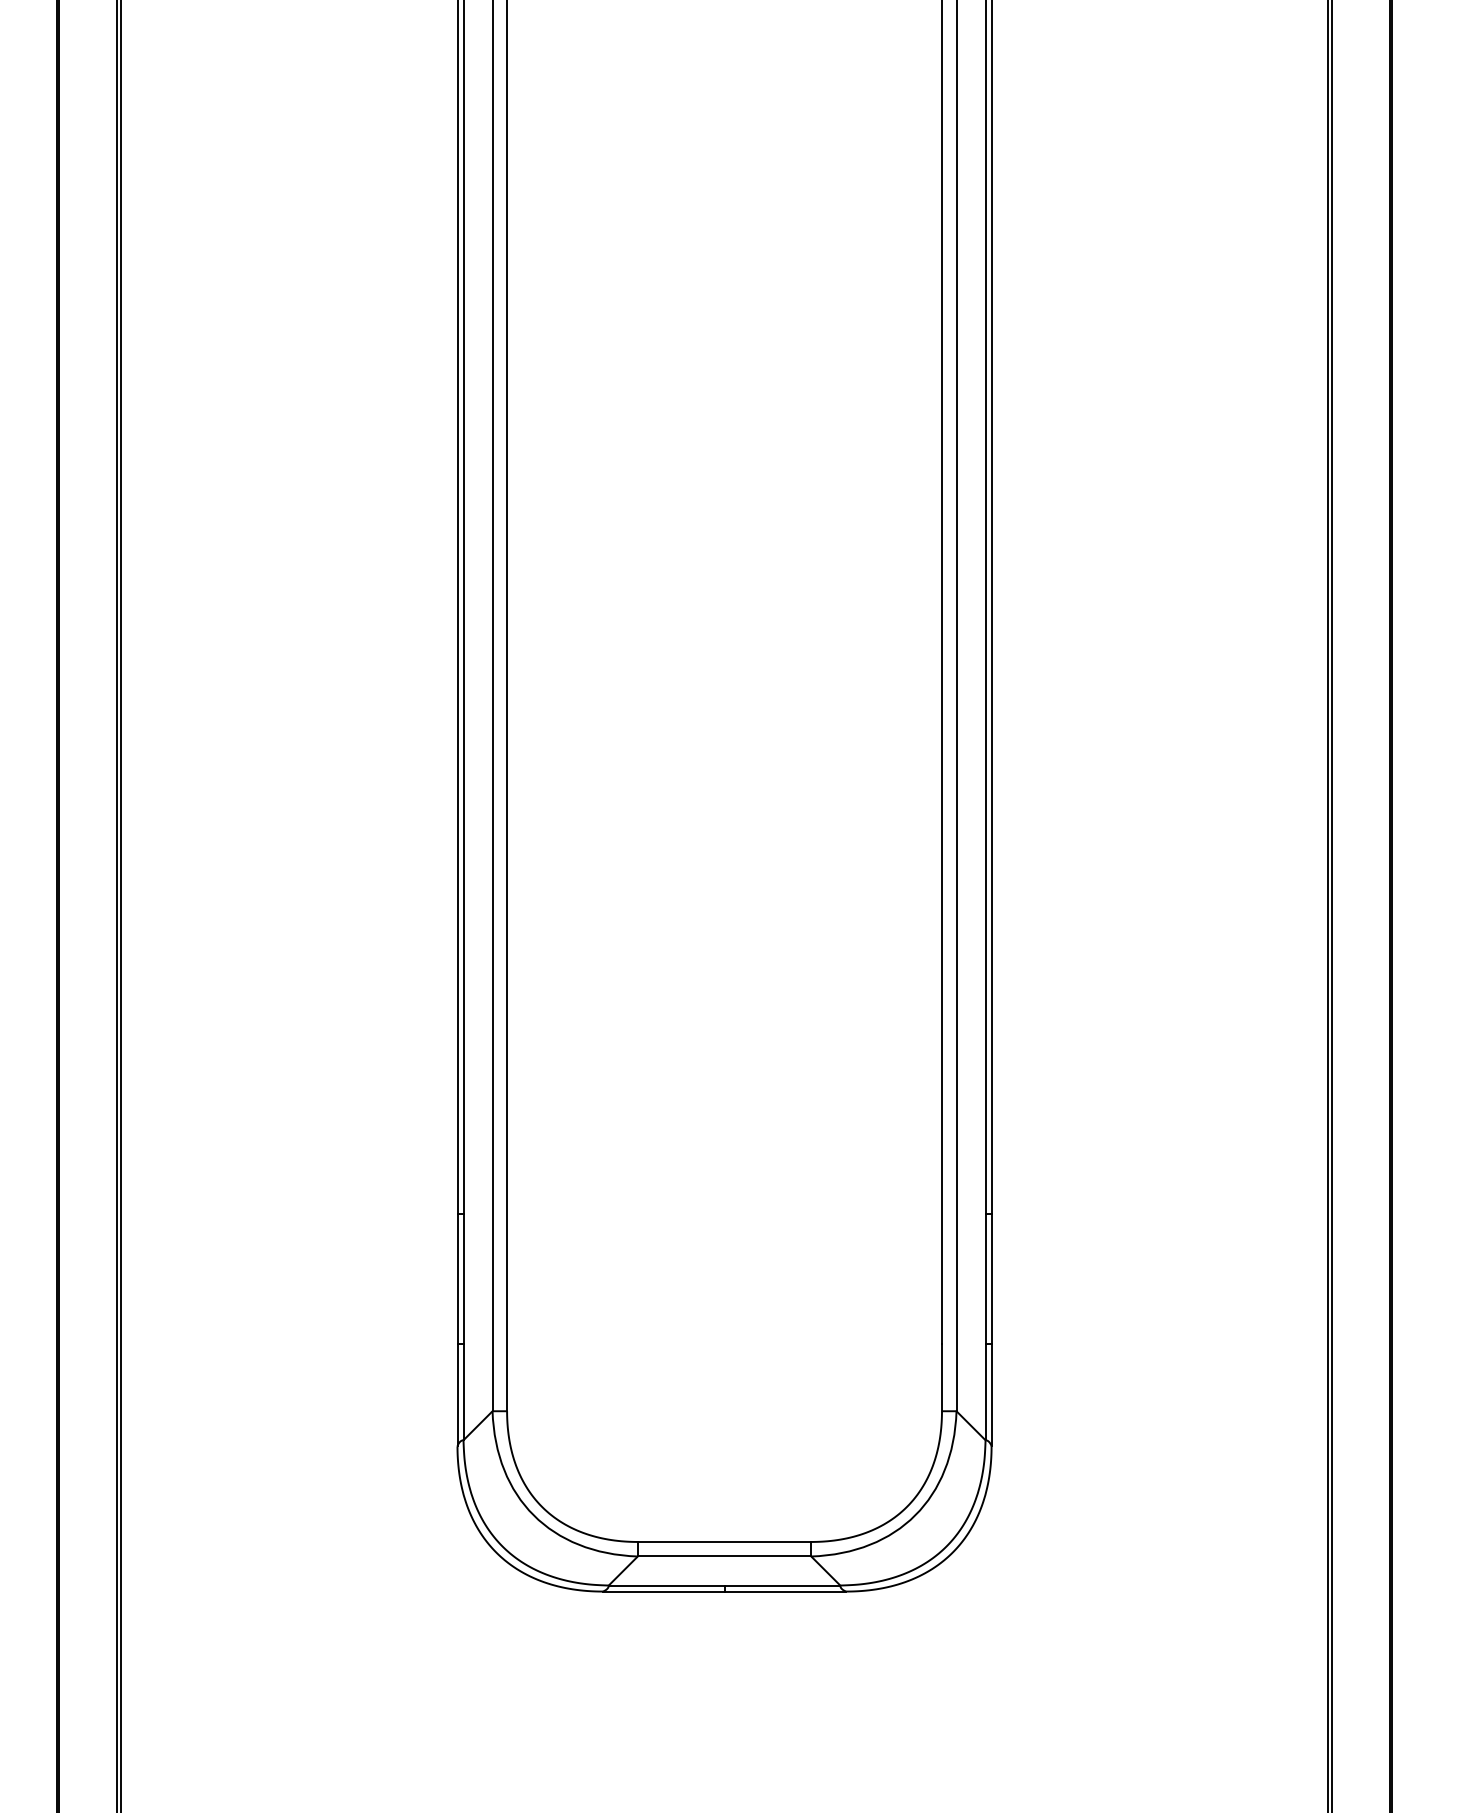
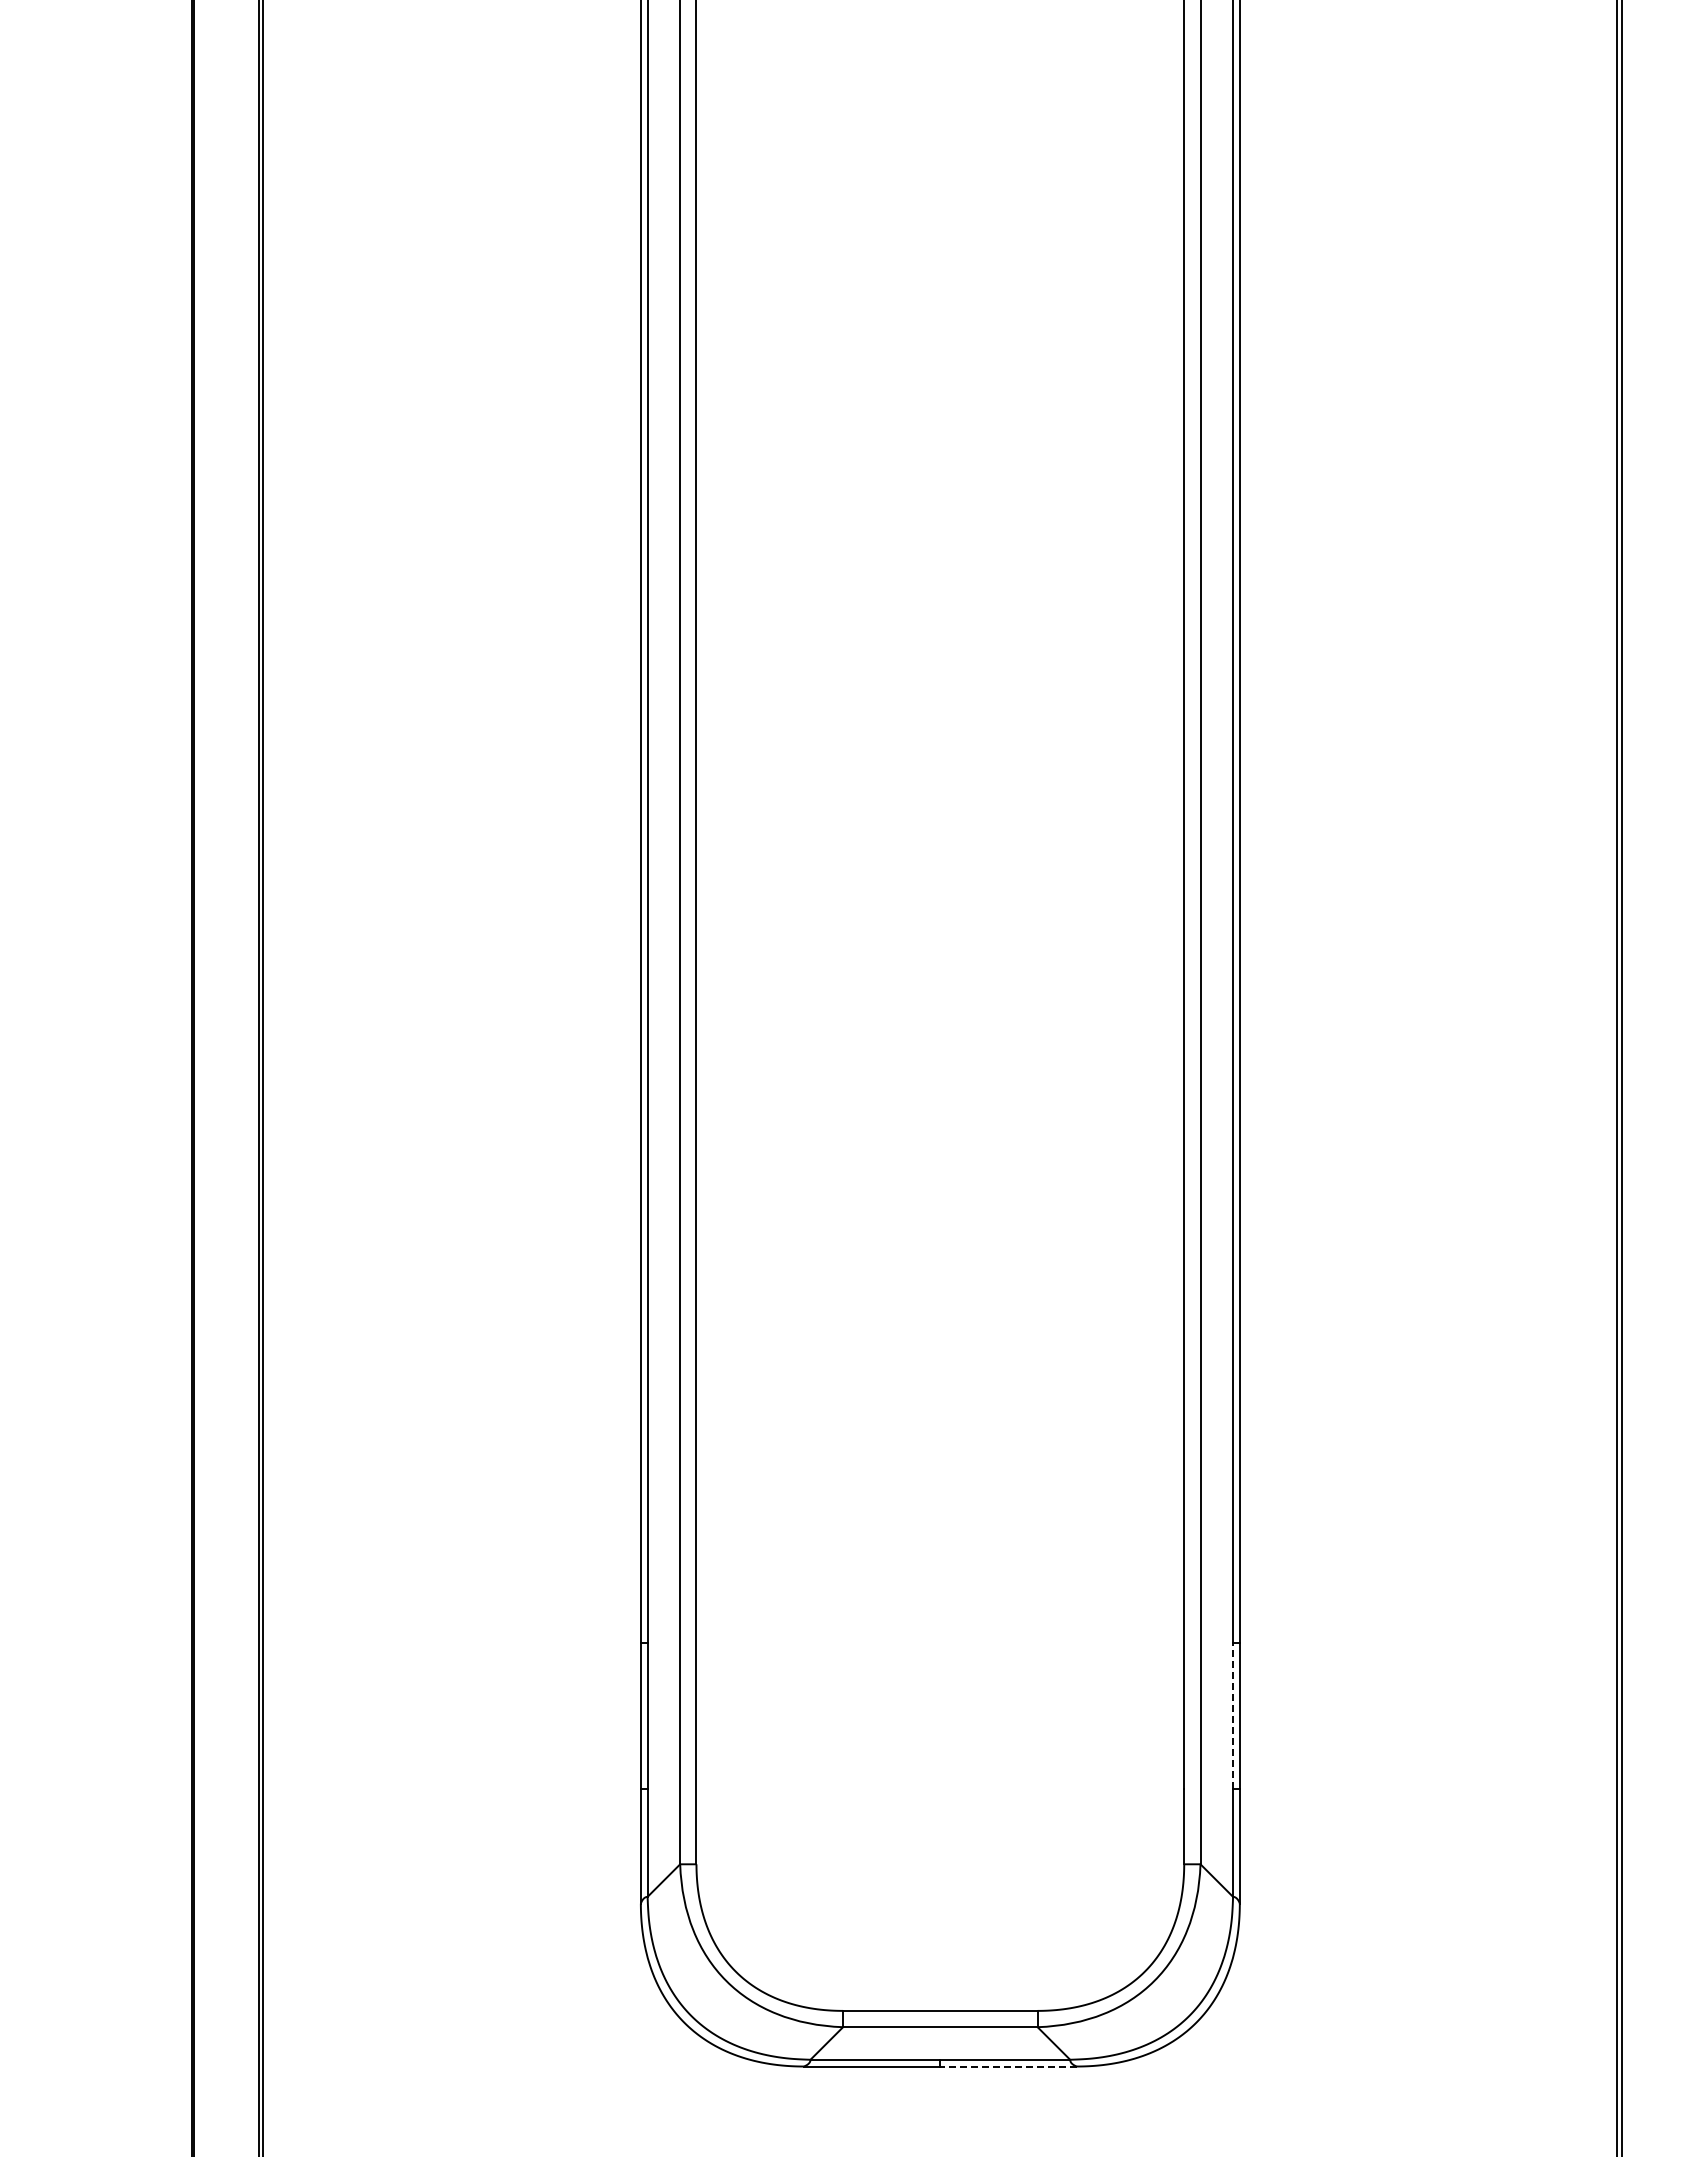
line: (985, 1278) -> (1233, 1715), solid -> dashed
line: (785, 1591) -> (1008, 2066), solid -> dashed

